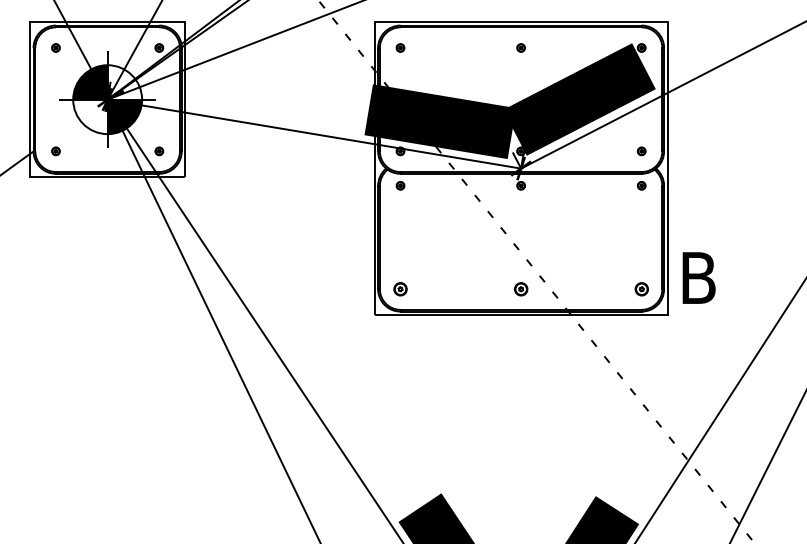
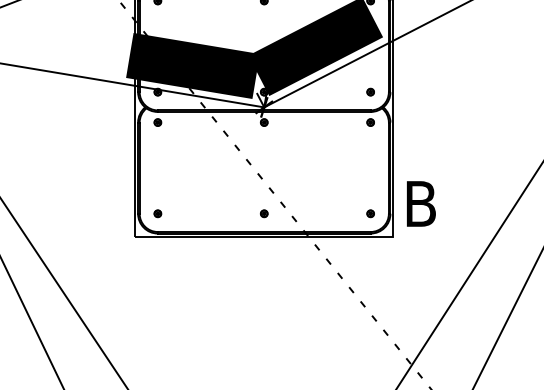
part: (400, 288) -> (157, 213), size x0.62
part: (520, 288) -> (263, 213), size x0.62
part: (641, 288) -> (370, 213), size x0.62

